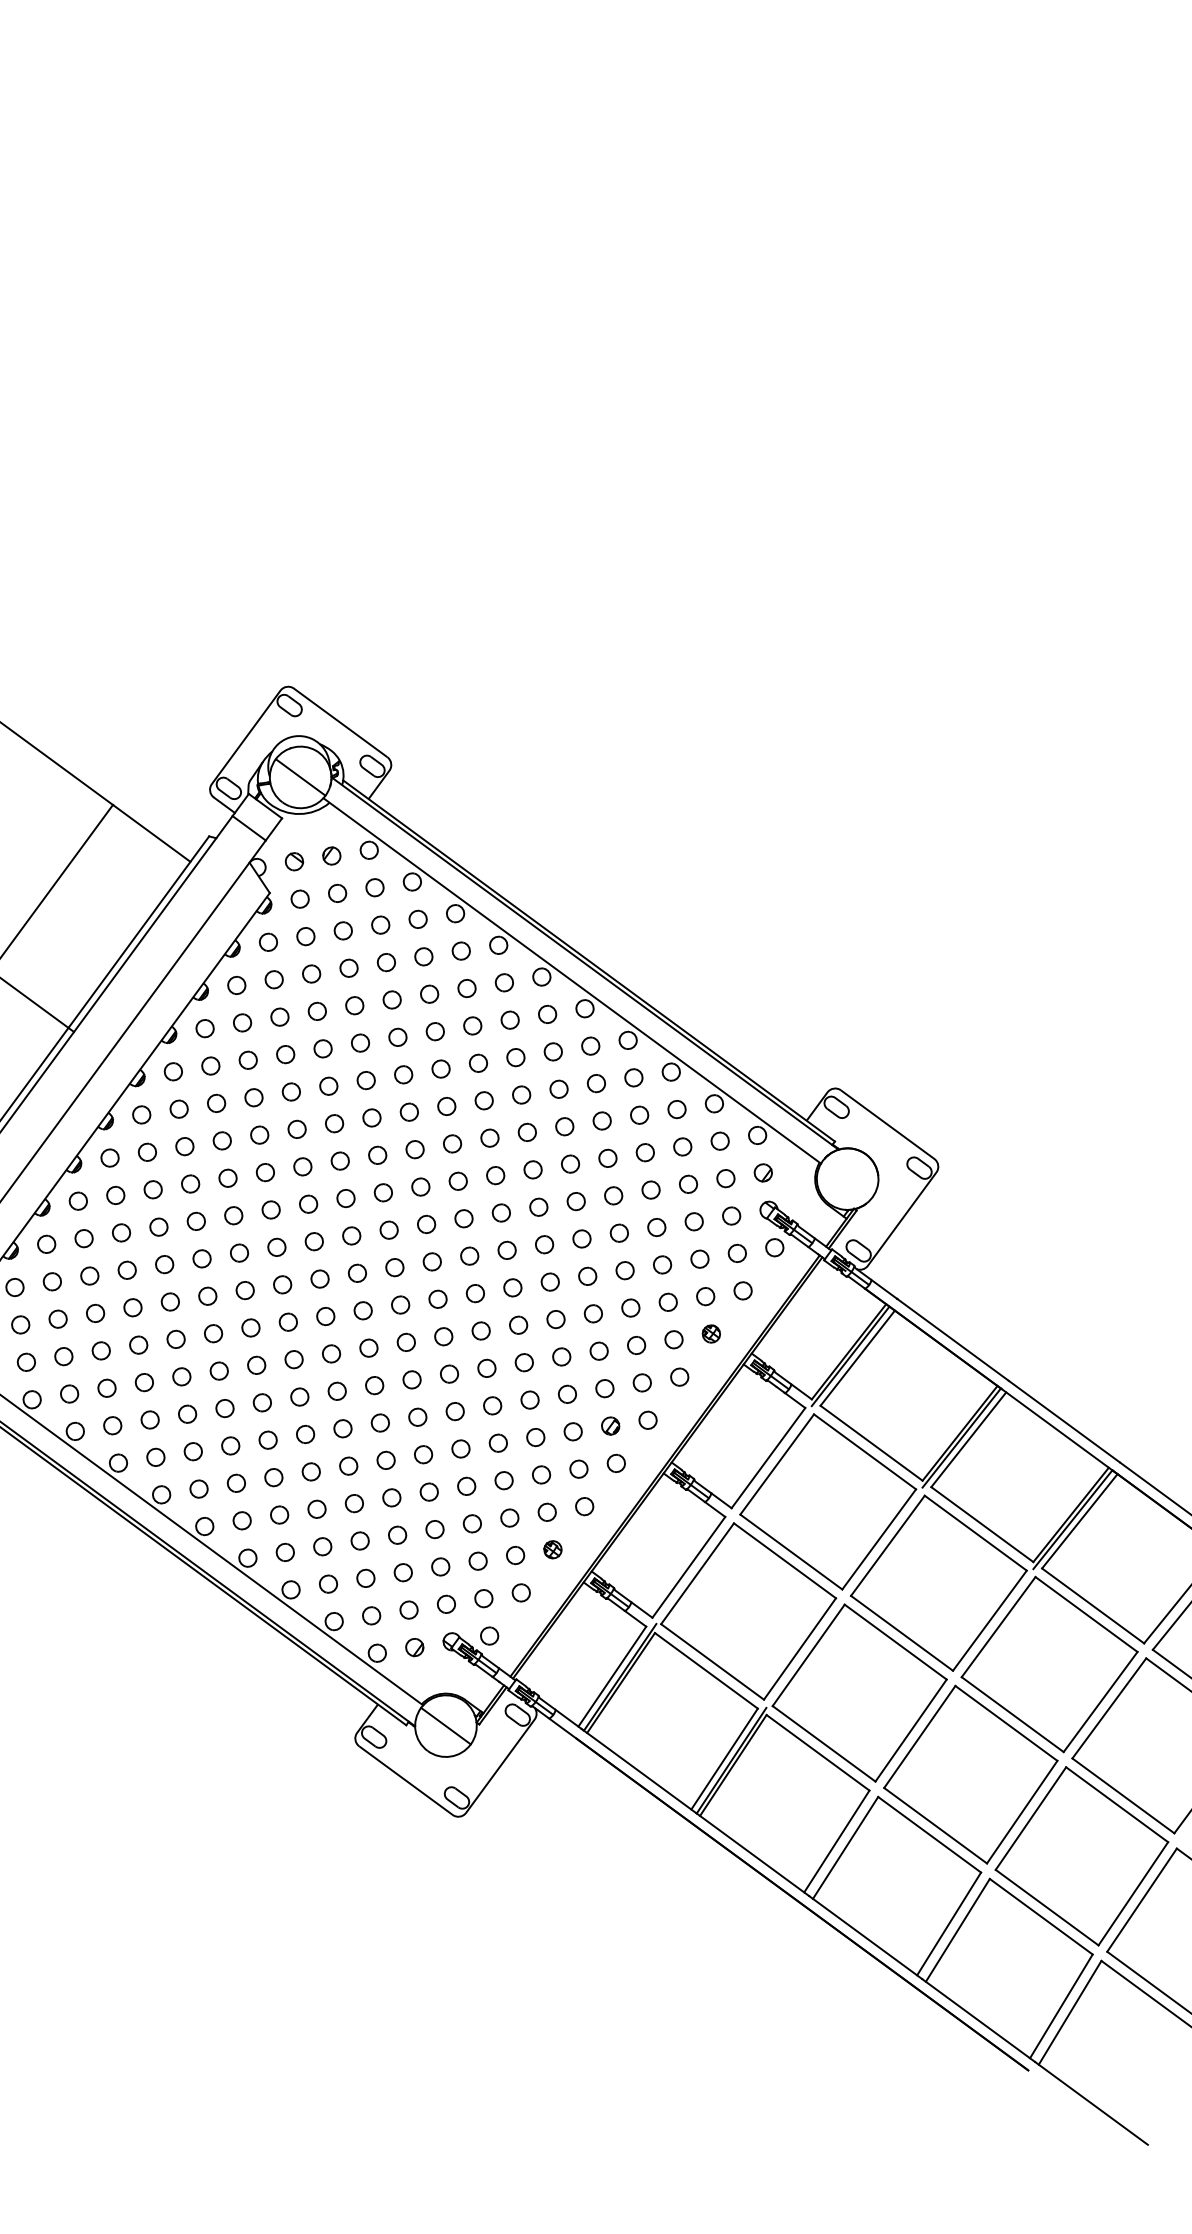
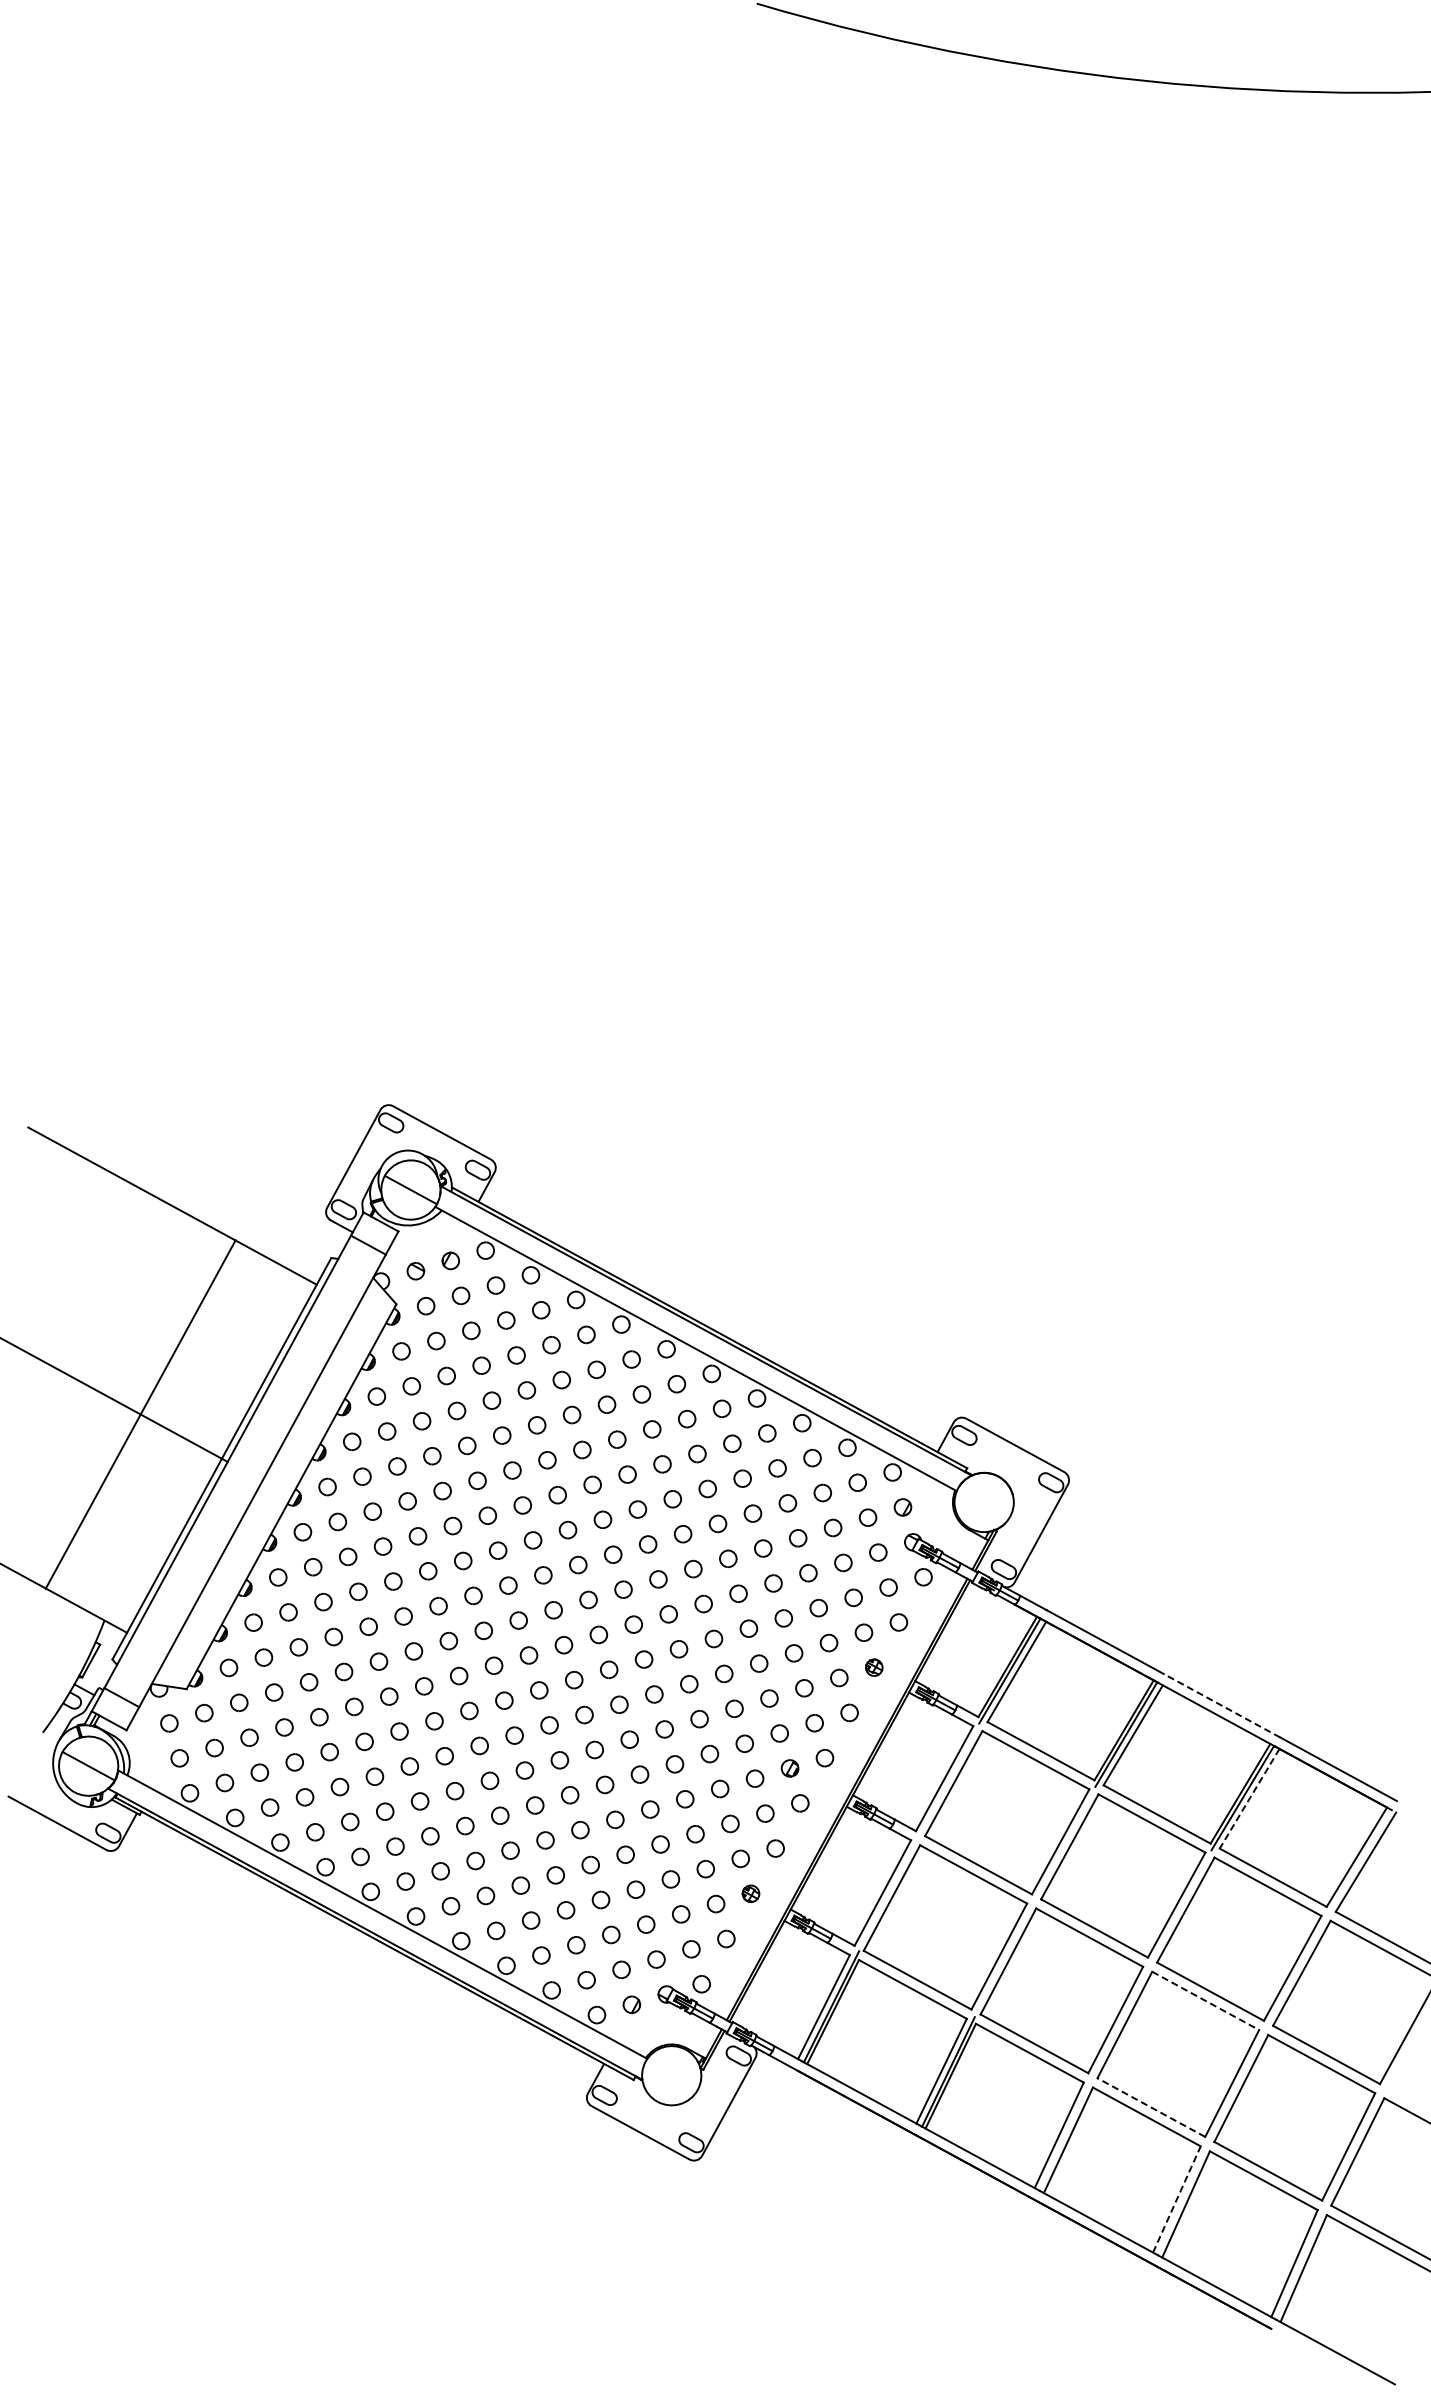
line: (1063, 1421) -> (1221, 1705), solid -> dashed
line: (1079, 1522) -> (1249, 1799), solid -> dashed
line: (1006, 1722) -> (1205, 2000), solid -> dashed
line: (445, 1725) -> (671, 2075), removed
line: (934, 1825) -> (1150, 2107), solid -> dashed
line: (949, 1924) -> (1177, 2199), solid -> dashed

